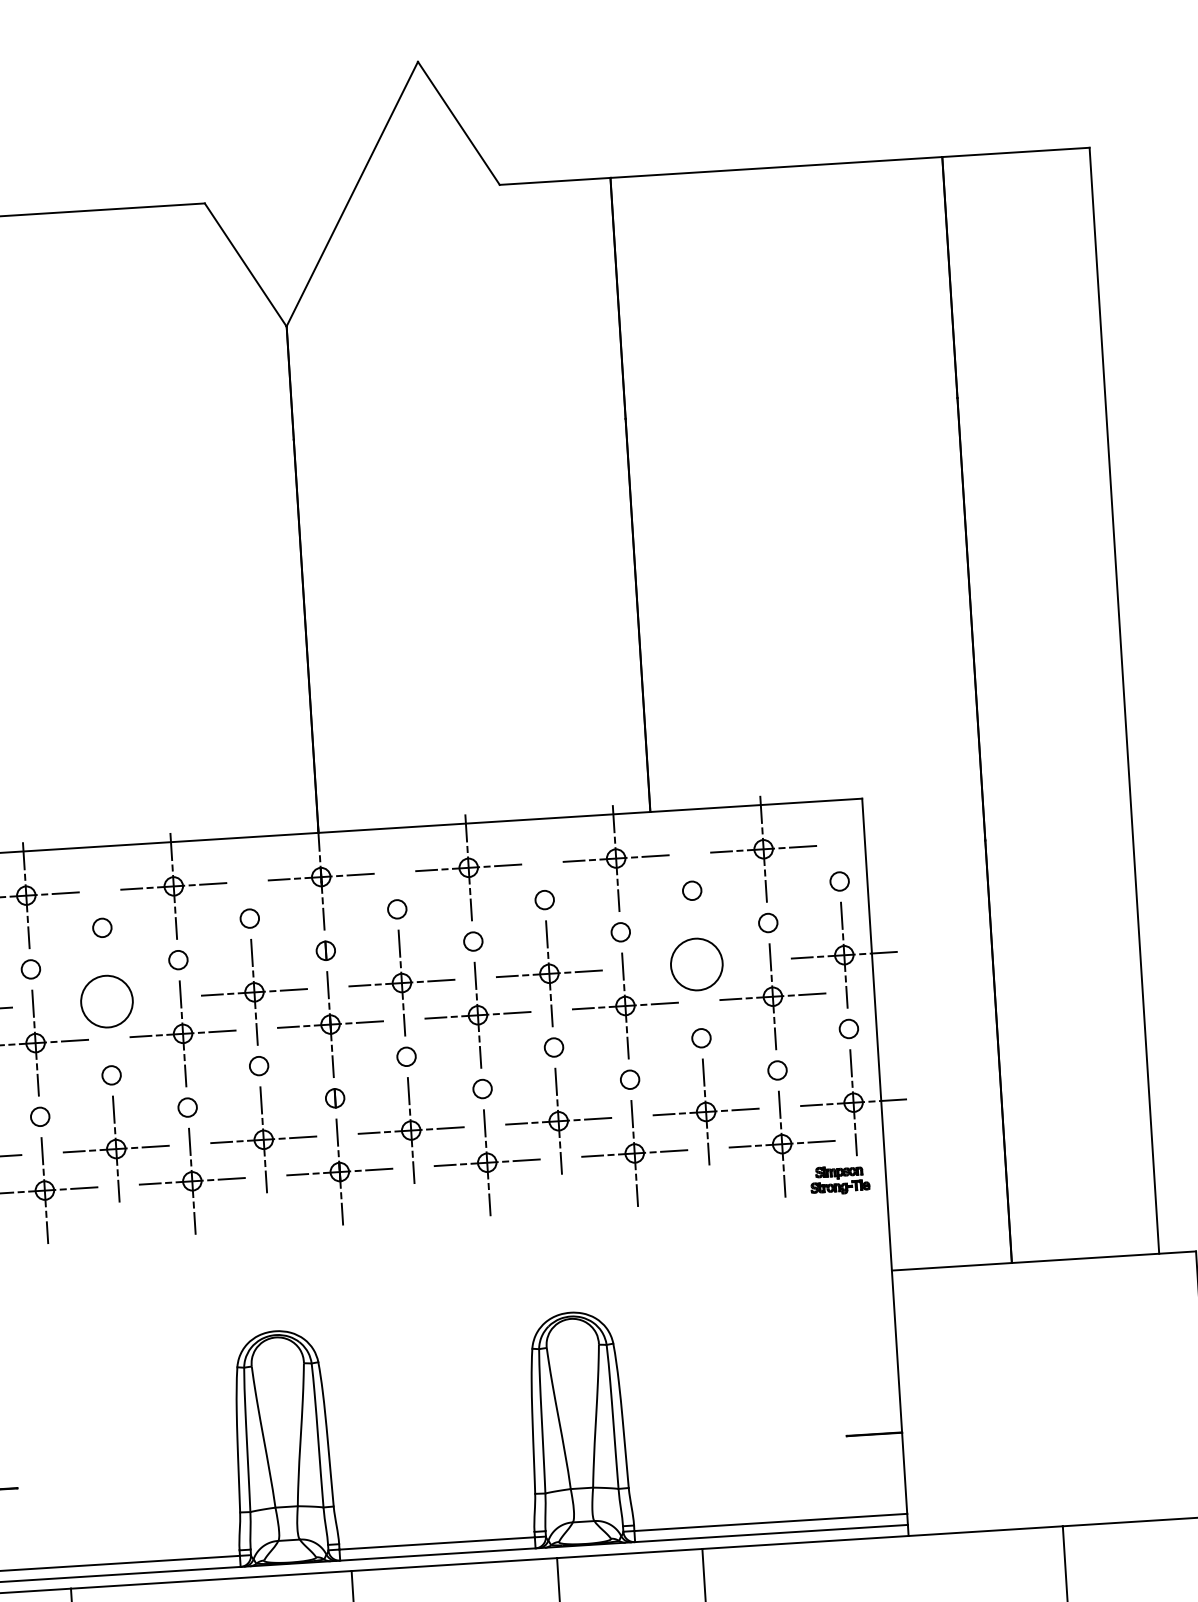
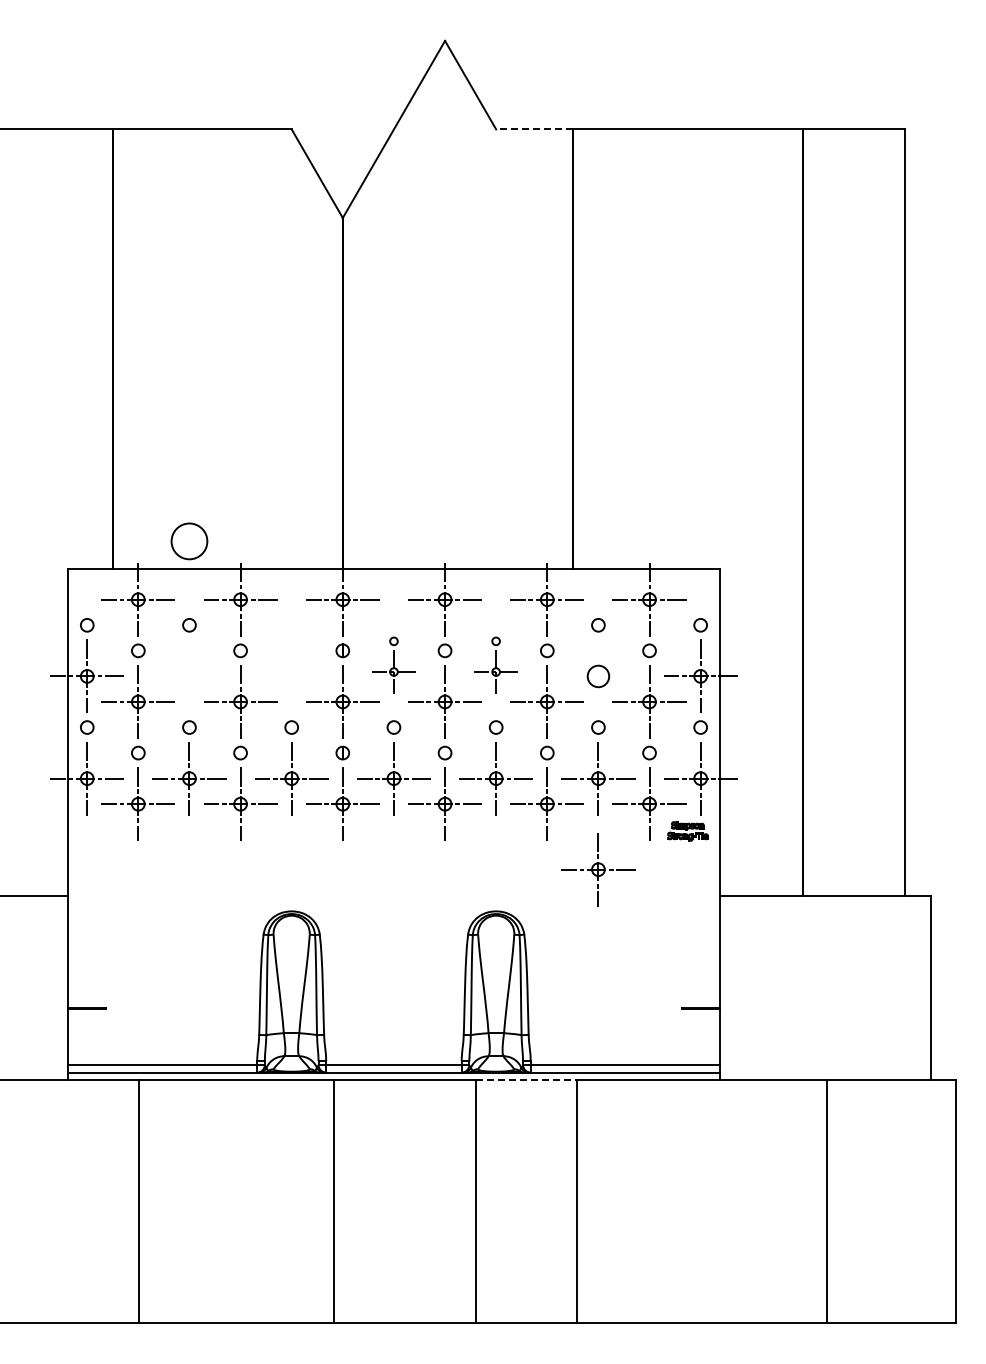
line: (555, 181) -> (534, 129), solid -> dashed
part: (547, 958) -> (495, 665), size x0.6
circle: (696, 964) -> (598, 676), size x0.6
part: (400, 967) -> (393, 665), size x0.6
part: (253, 976) -> (291, 665), removed
circle: (107, 1001) -> (189, 541), moved
part: (714, 1243) -> (598, 869), added
line: (629, 1553) -> (526, 1080), solid -> dashed

